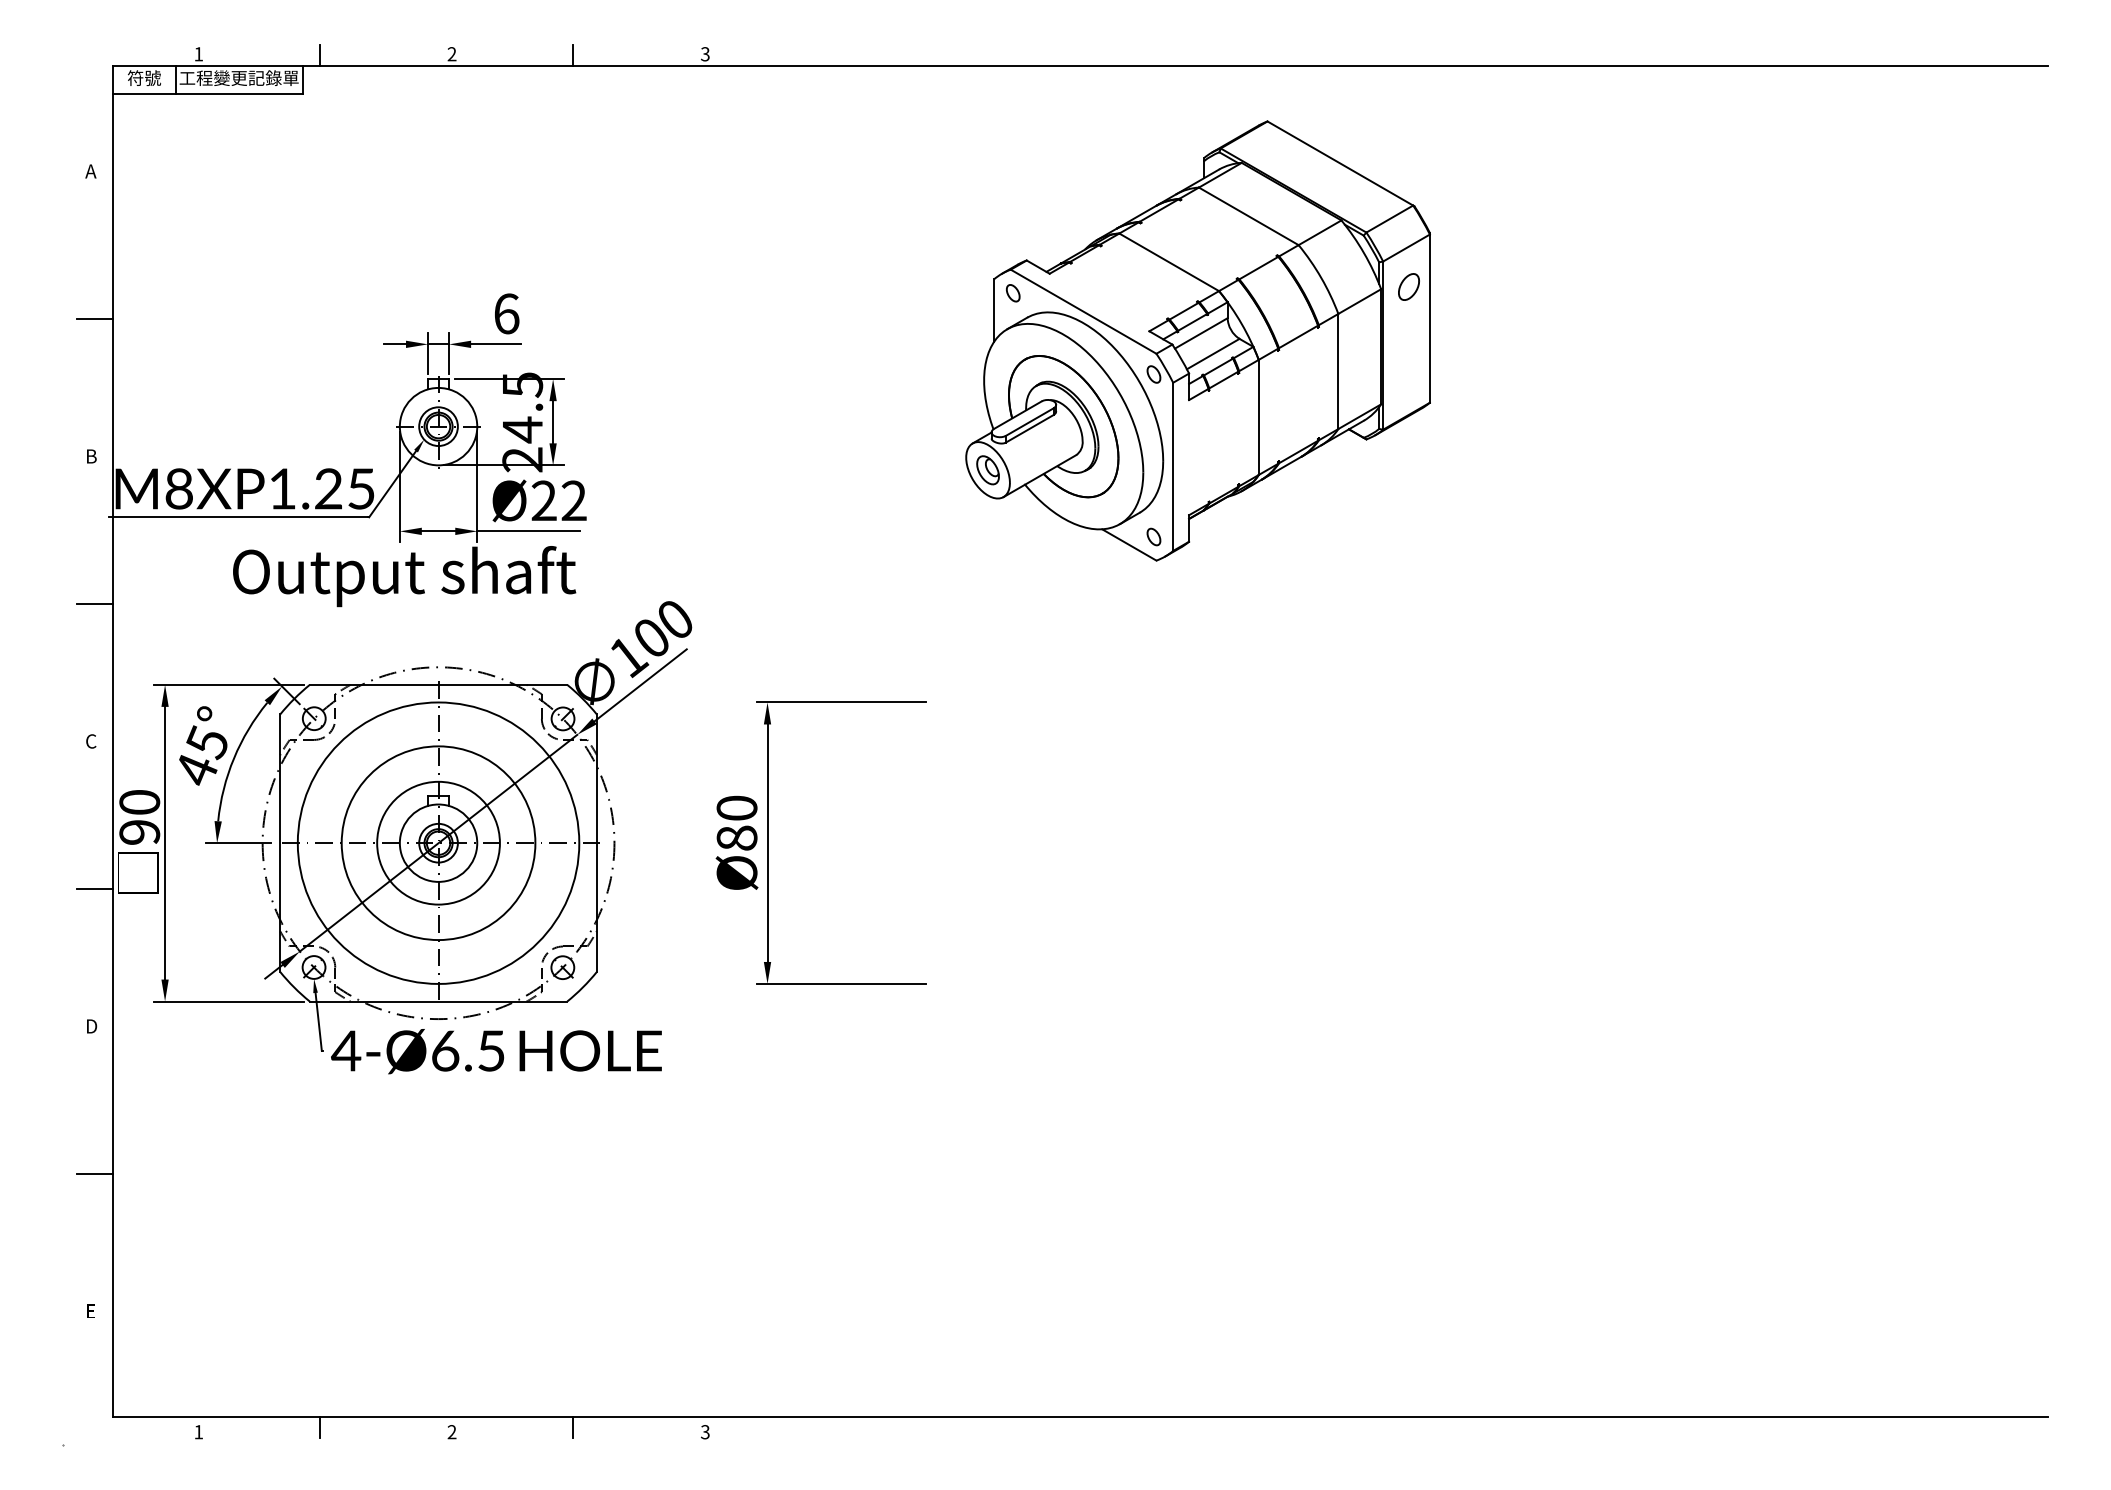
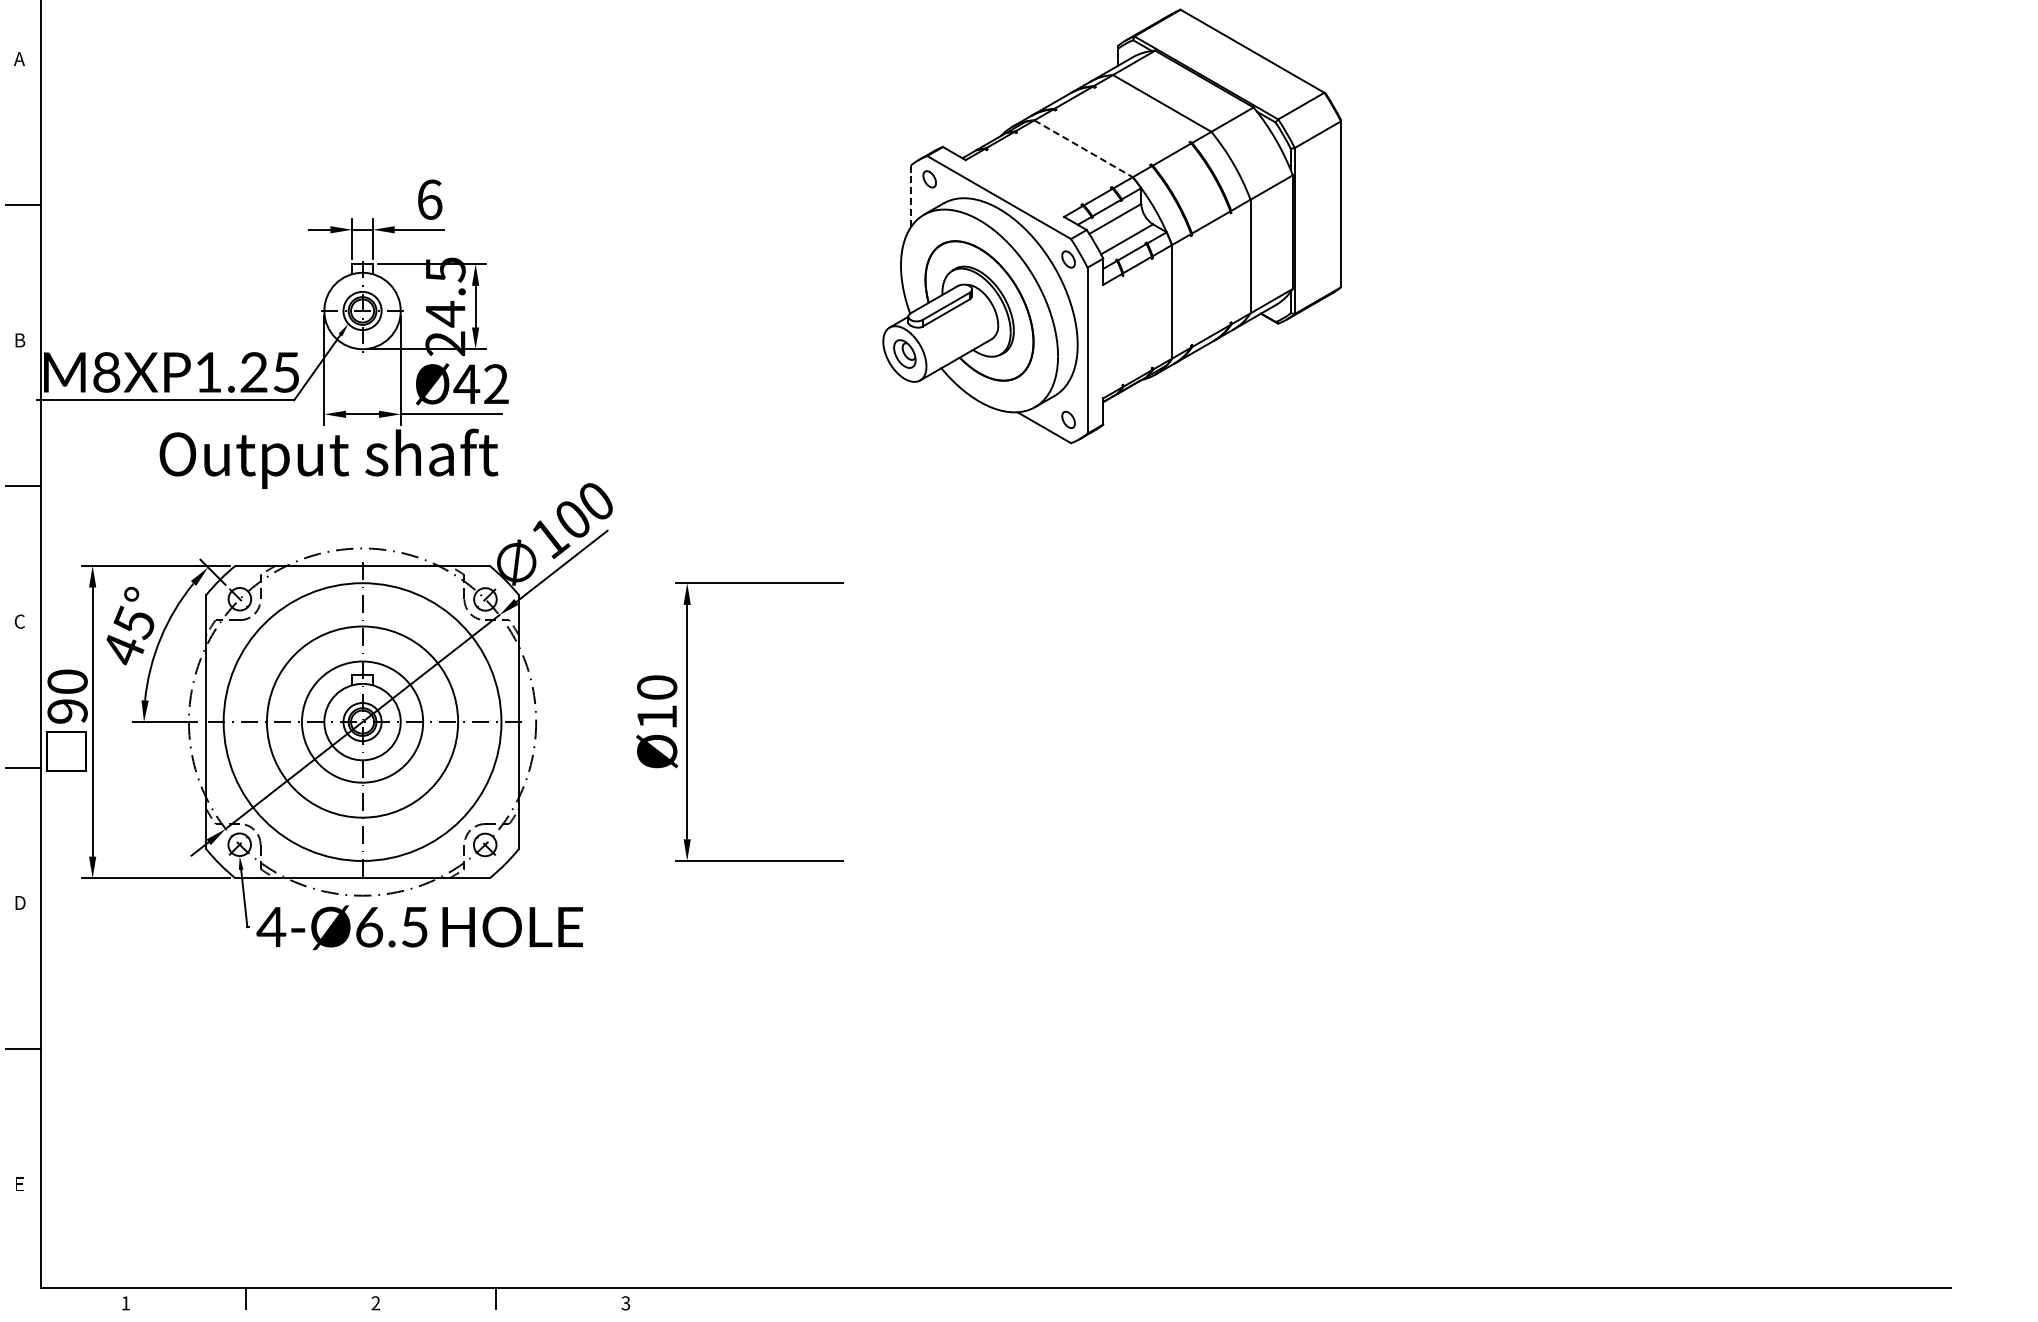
line: (1169, 262) -> (1083, 148), solid -> dashed
part: (1408, 286) -> (1319, 172), removed
line: (994, 311) -> (911, 197), solid -> dashed
text: (543, 500) -> (466, 383), Ø22 -> Ø42
text: (736, 837) -> (656, 716), Ø80 -> Ø10

